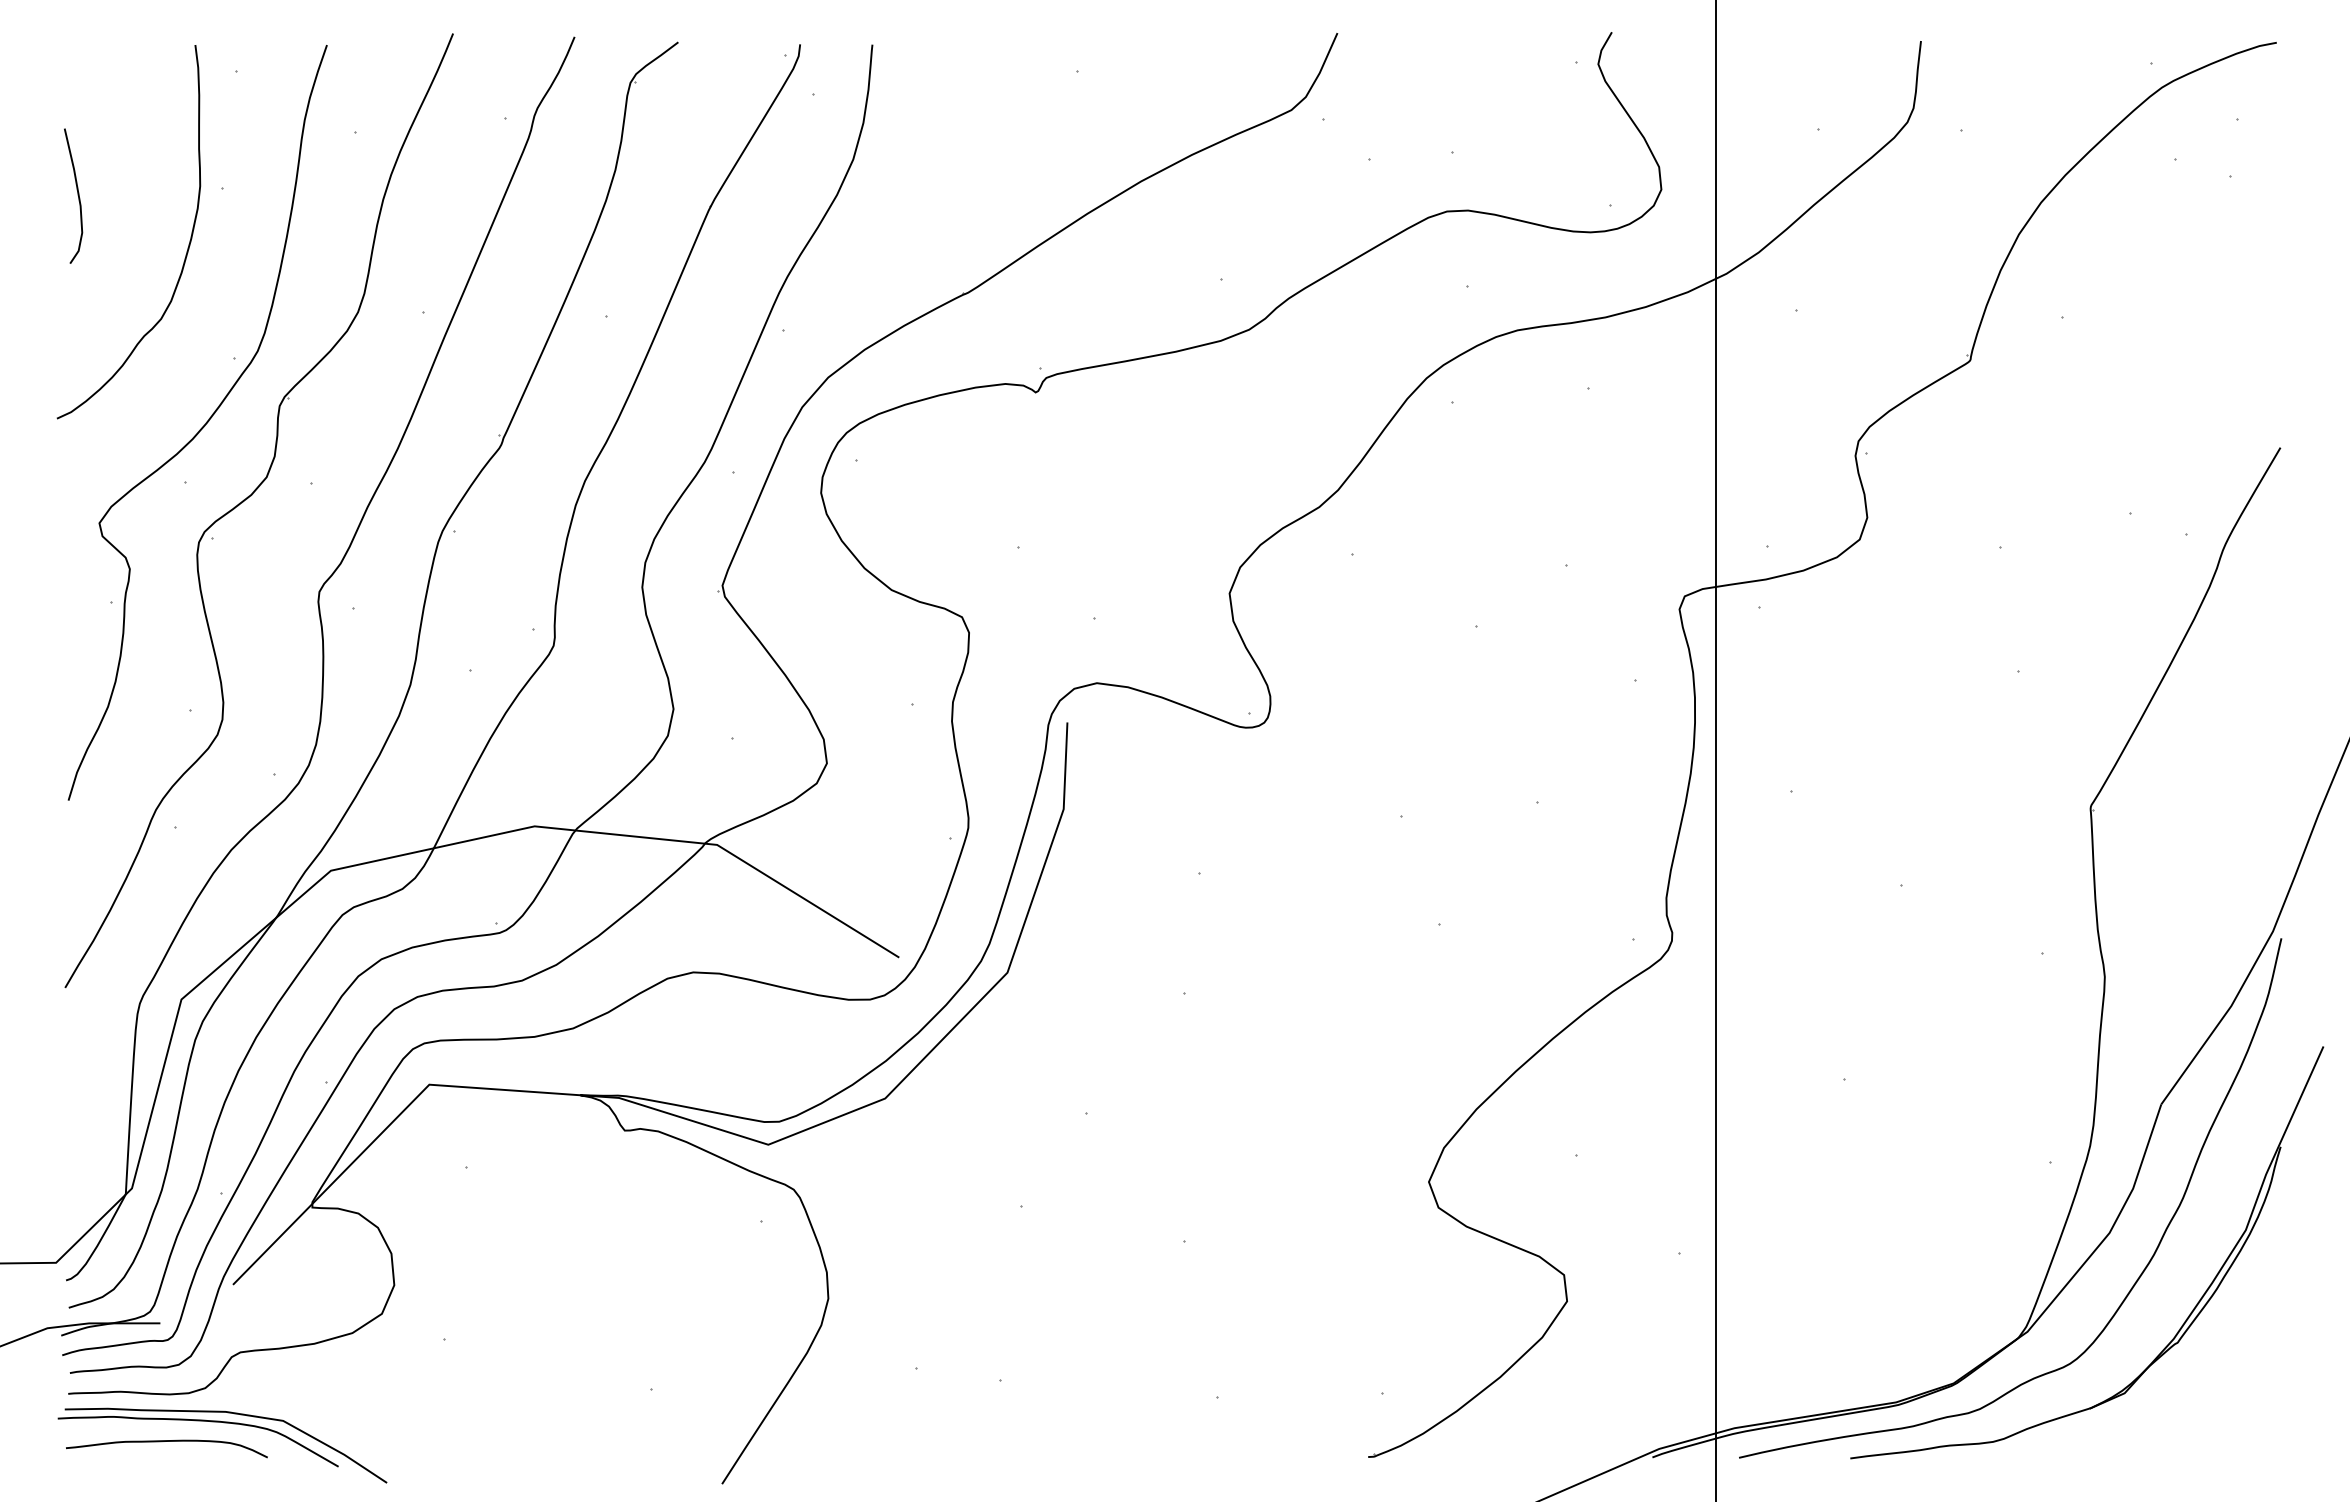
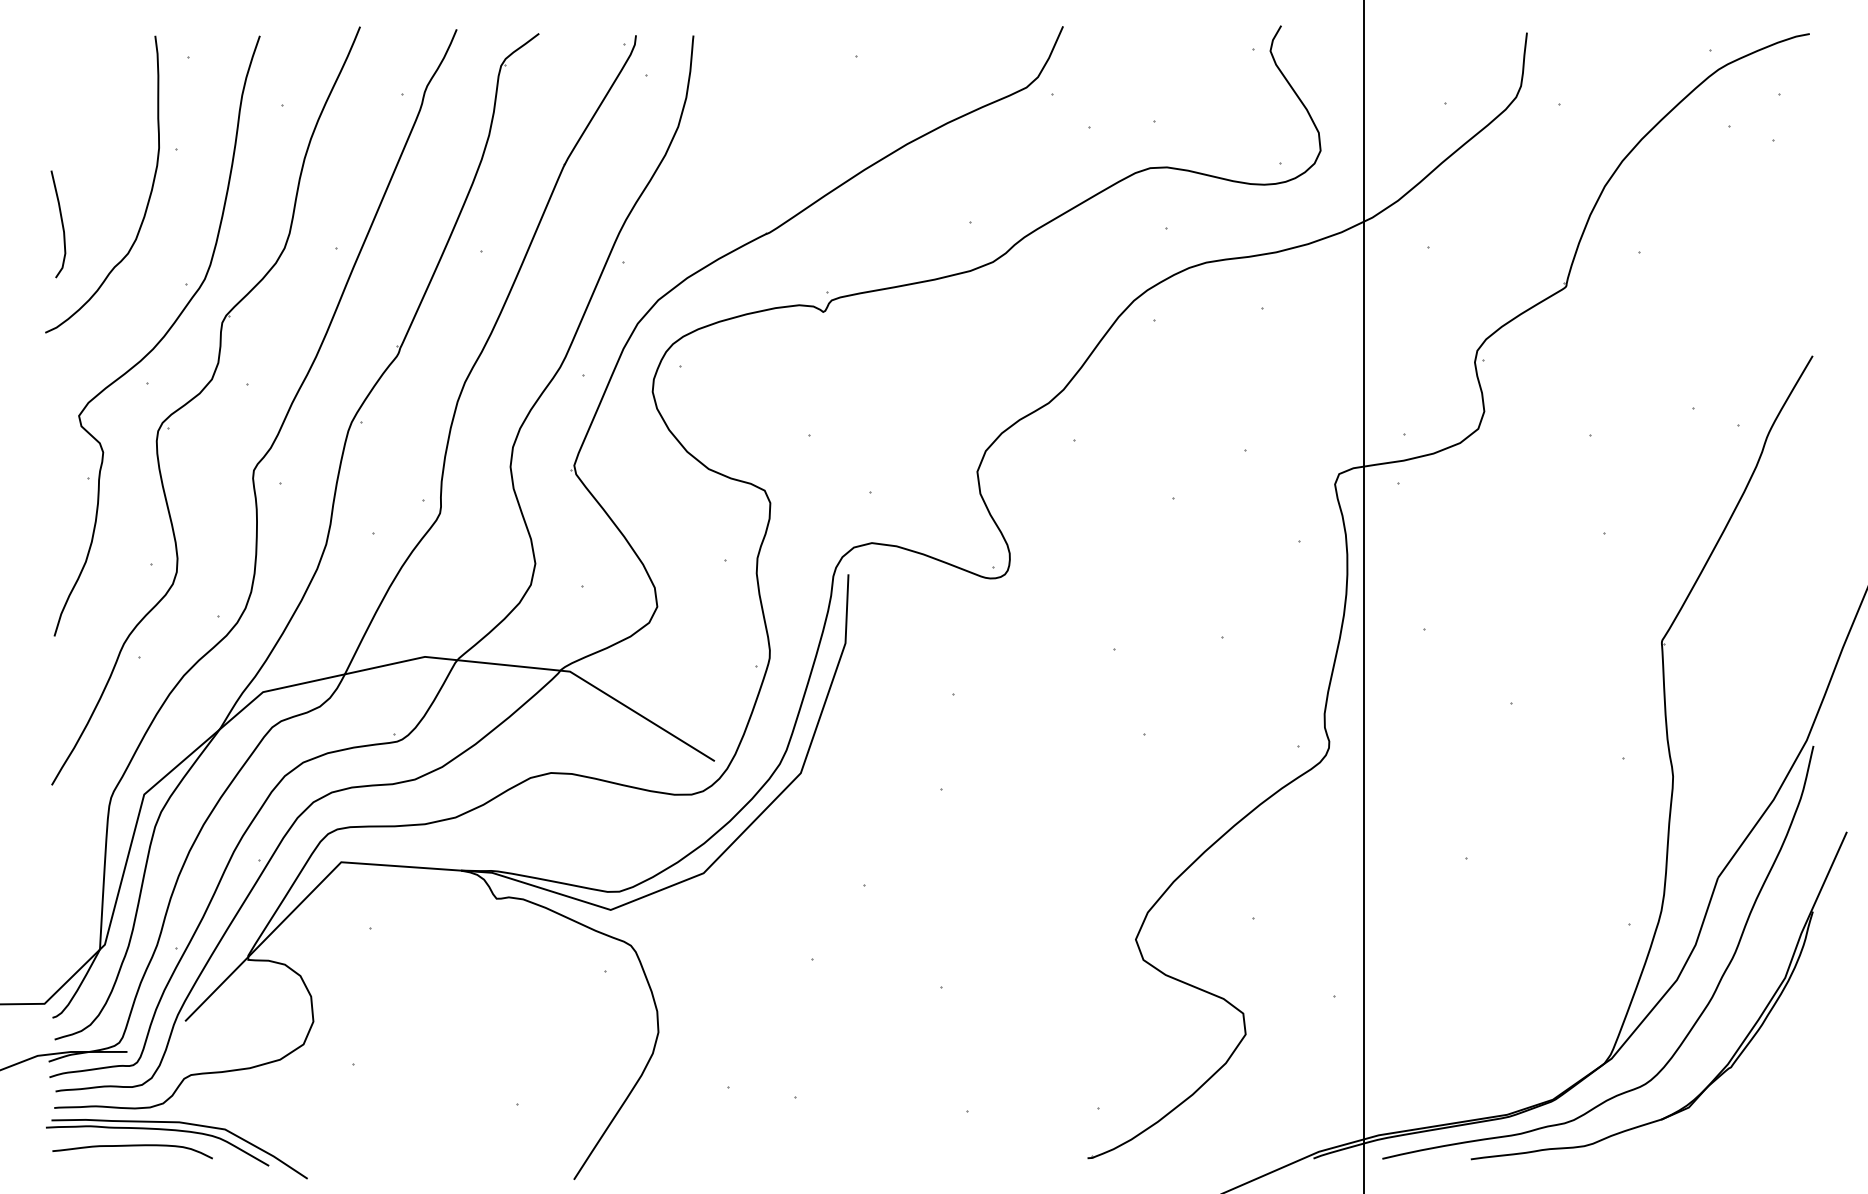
curve: (77, 195) -> (61, 223), moved

